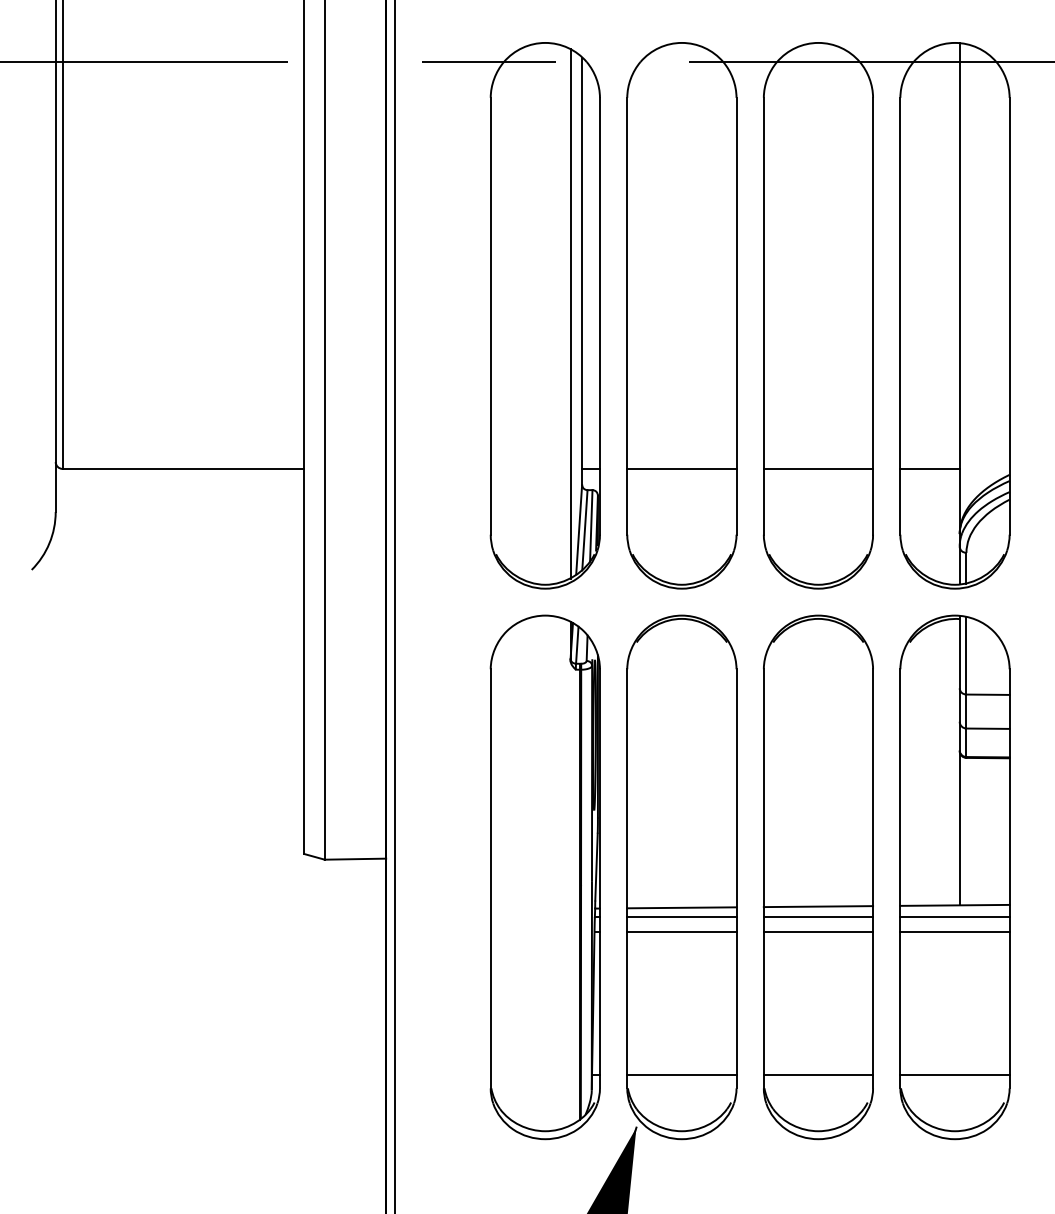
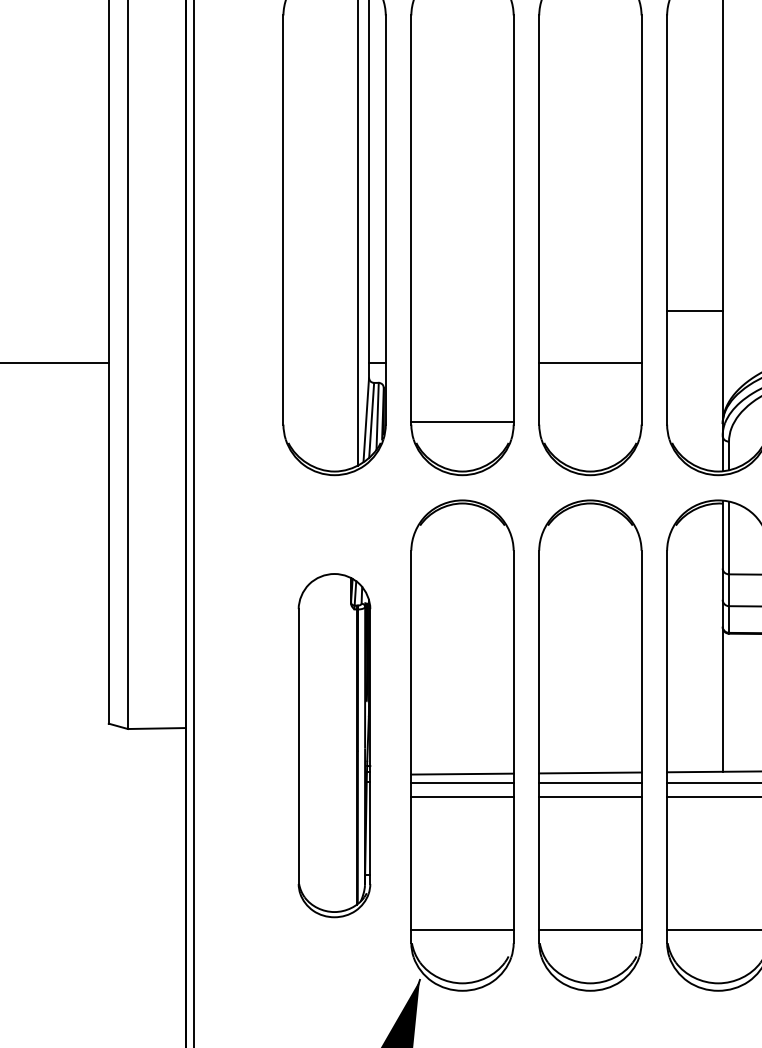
line: (681, 468) -> (462, 421), moved
line: (929, 468) -> (694, 311), moved
part: (544, 877) -> (333, 745), size x0.7

